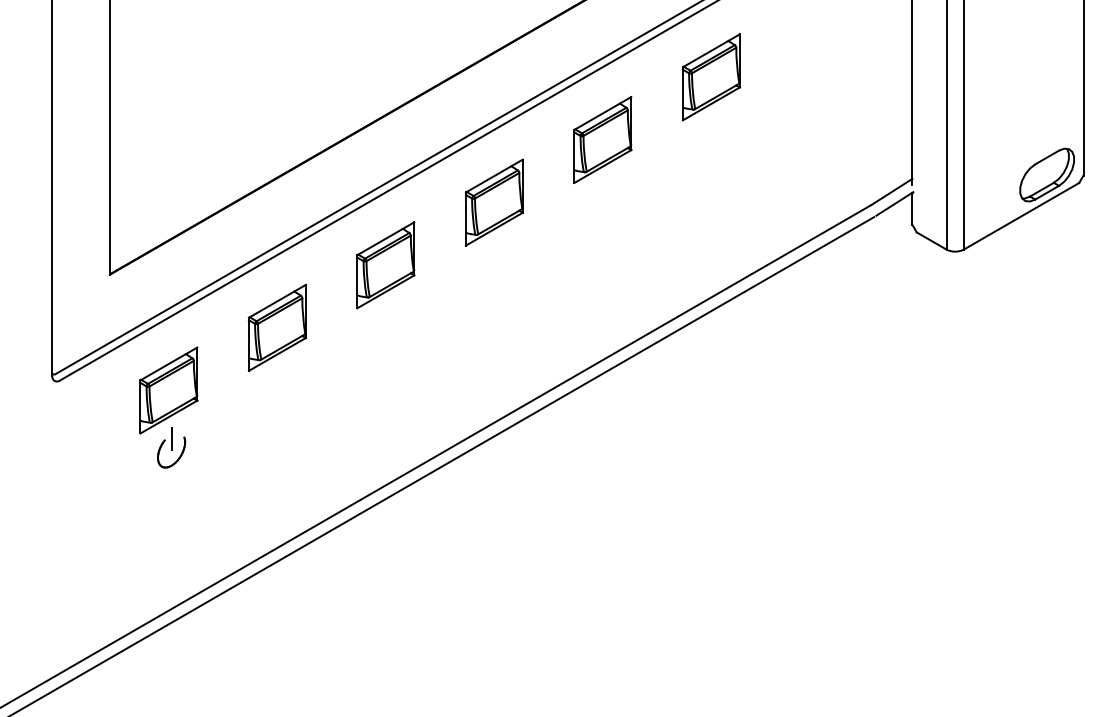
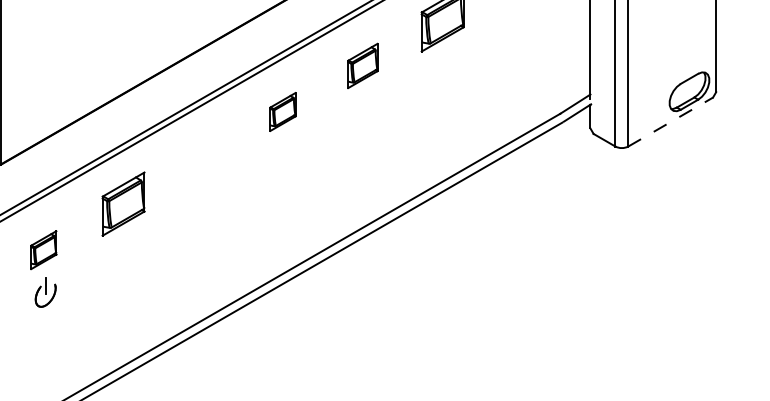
part: (602, 139) -> (362, 65), size x0.7
part: (493, 202) -> (282, 111), size x0.6
line: (1021, 216) -> (670, 122), solid -> dashed
part: (385, 265) -> (203, 158), removed
part: (168, 390) -> (43, 250), size x0.6

